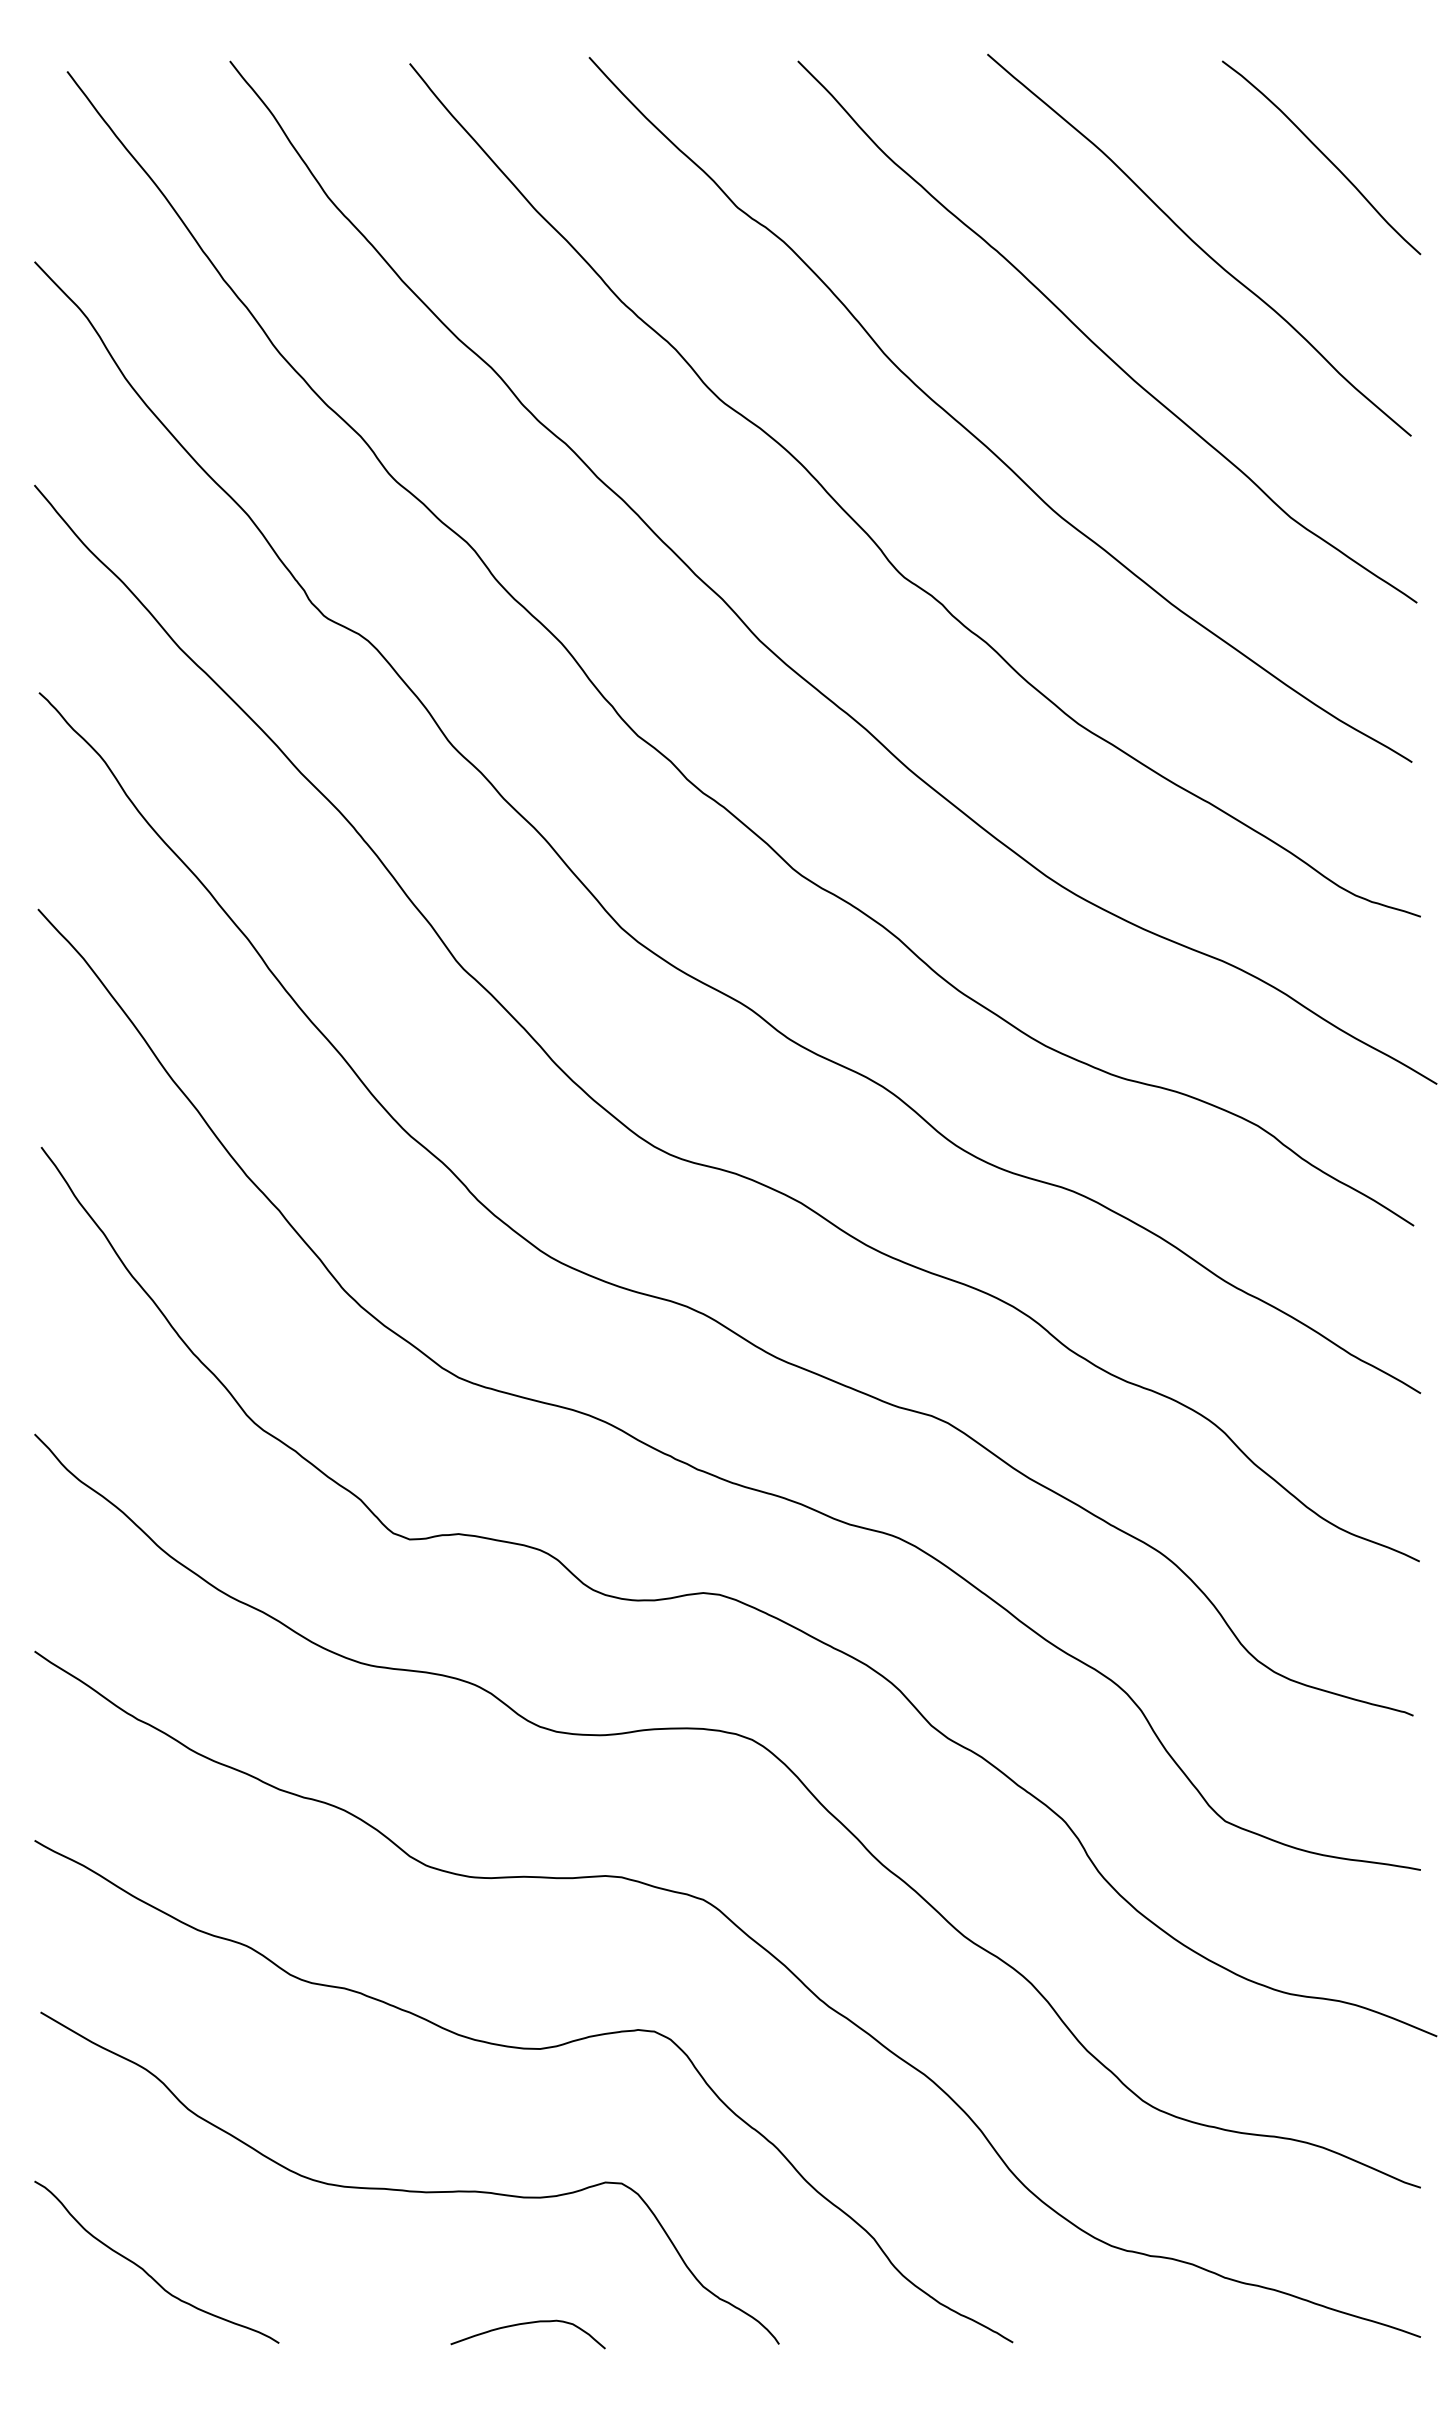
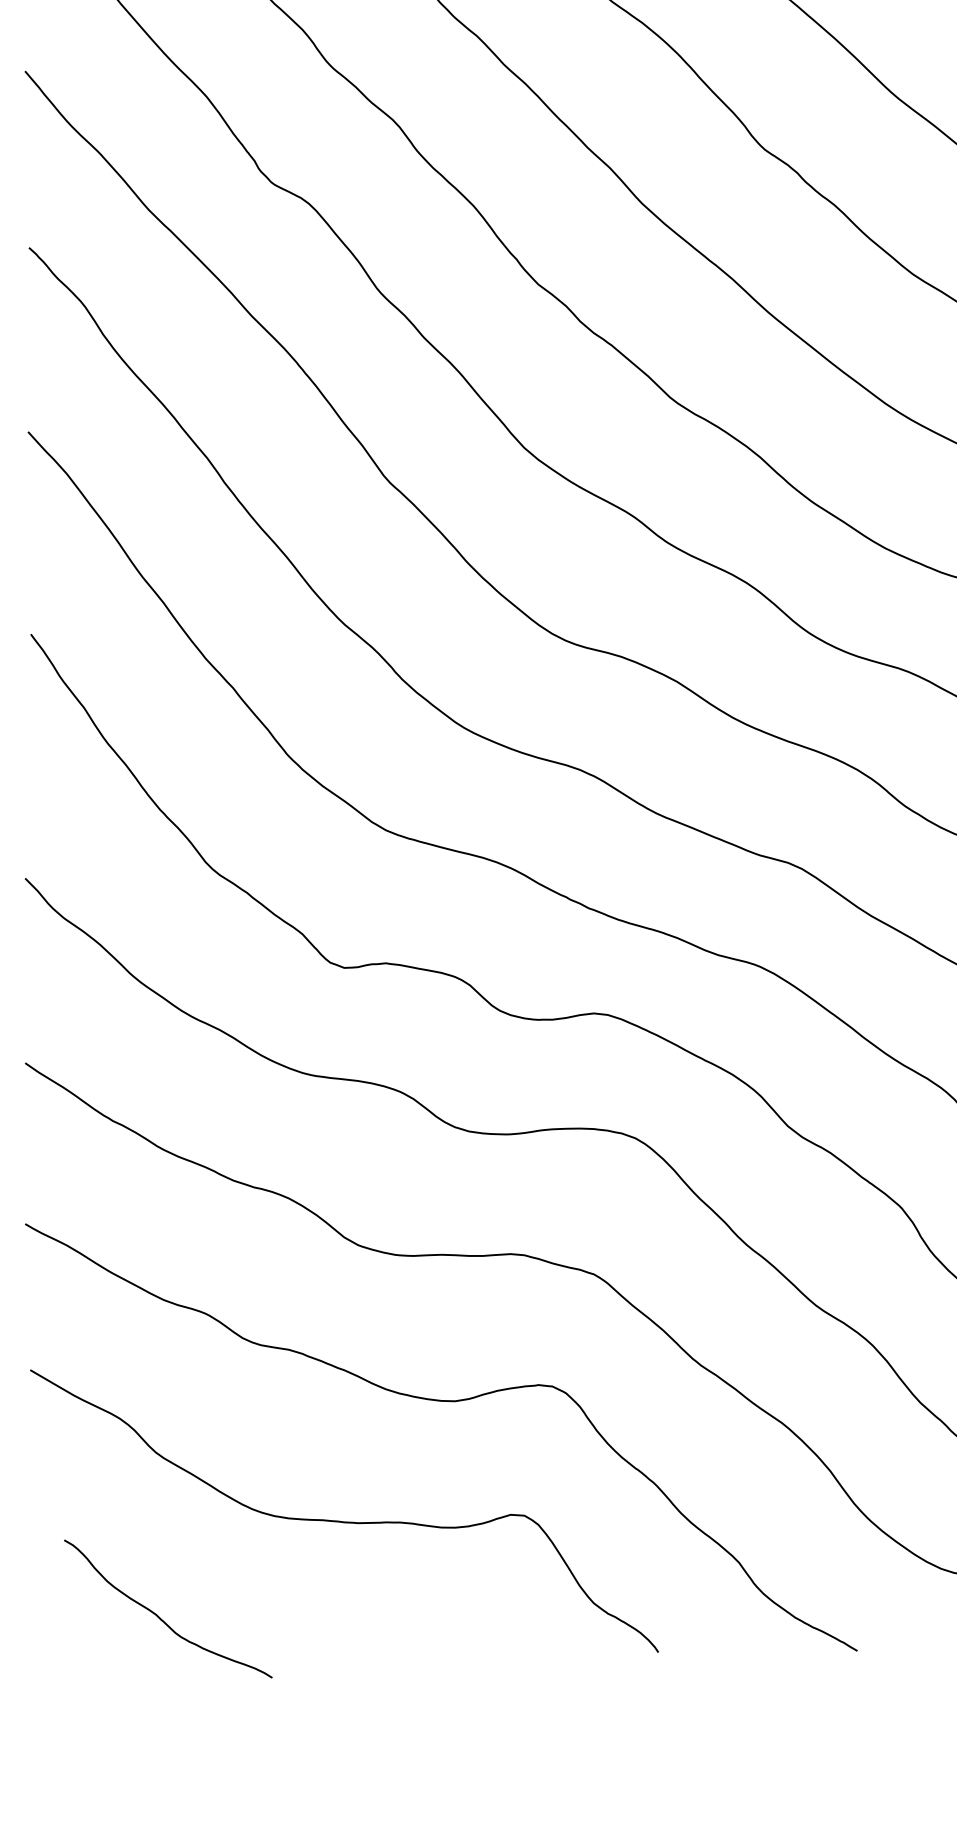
curve: (146, 2271) -> (159, 1616), moved
curve: (526, 2324) -> (443, 1635), removed

